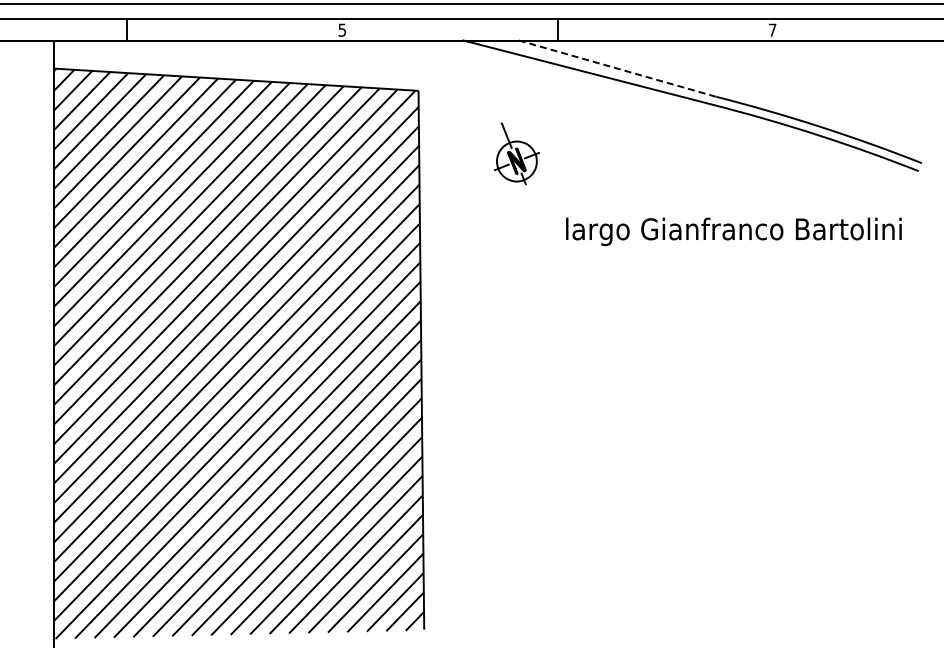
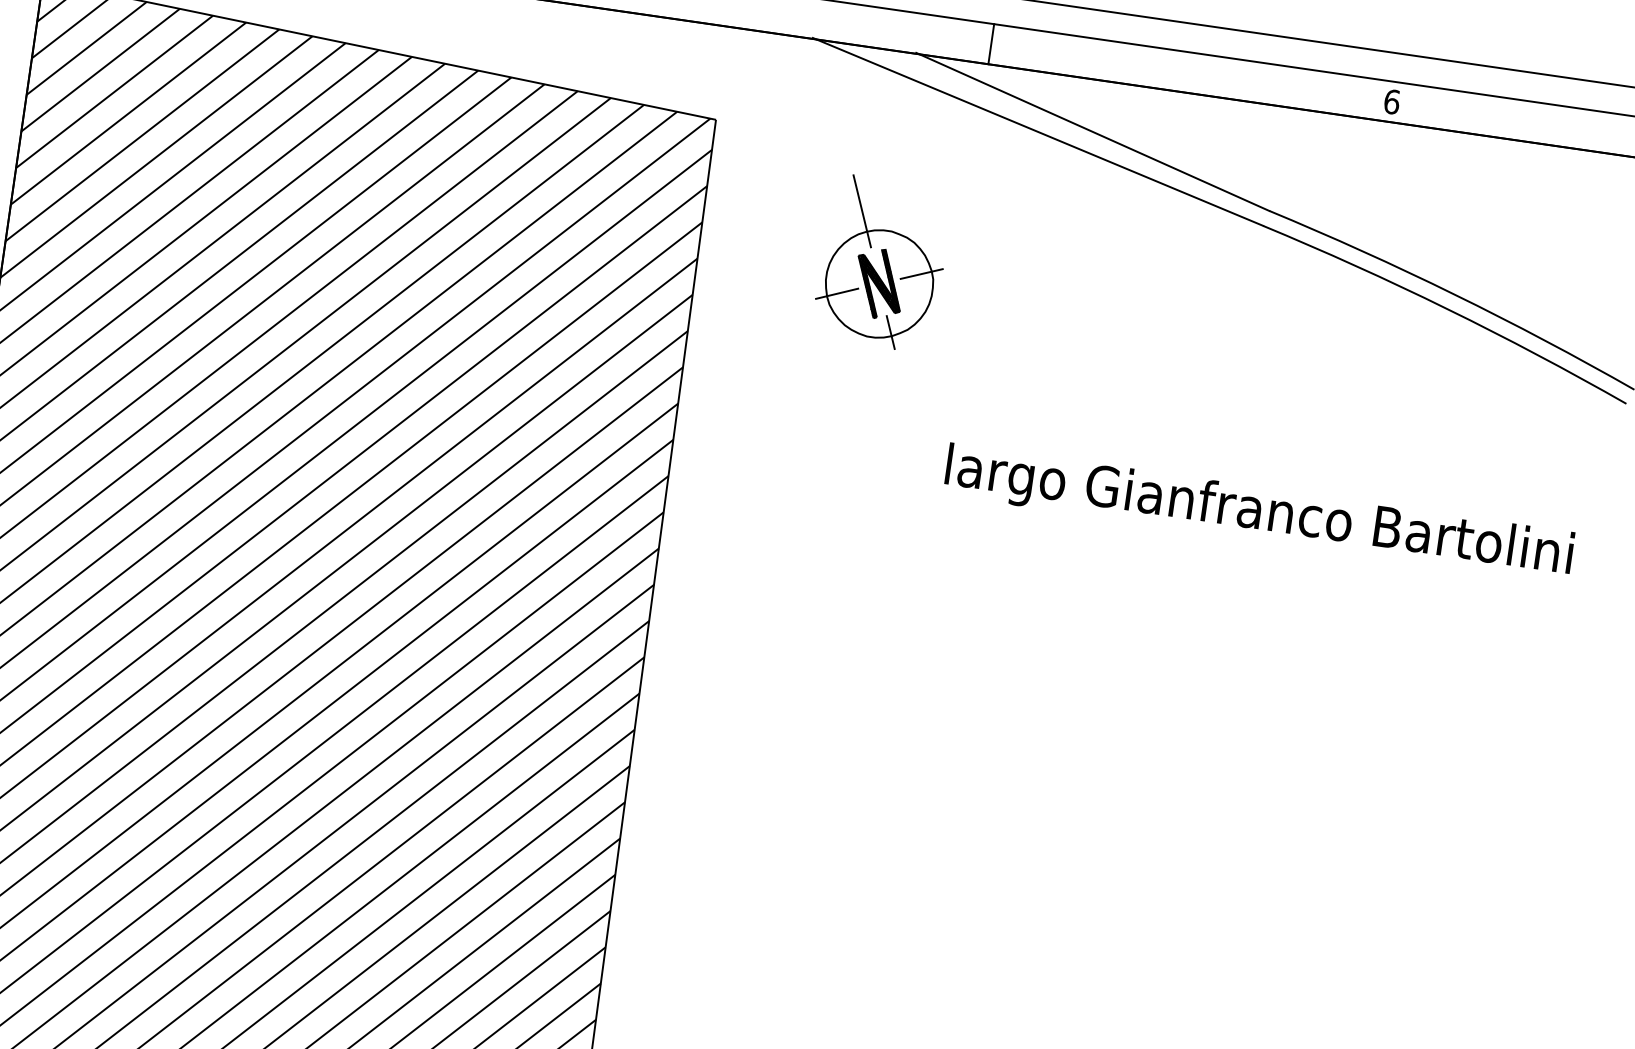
text: (772, 29) -> (1391, 100), 7 -> 6
line: (617, 68) -> (1092, 131), dashed -> solid
part: (516, 153) -> (881, 262), size x1.43
text: (733, 231) -> (1258, 513), moved

